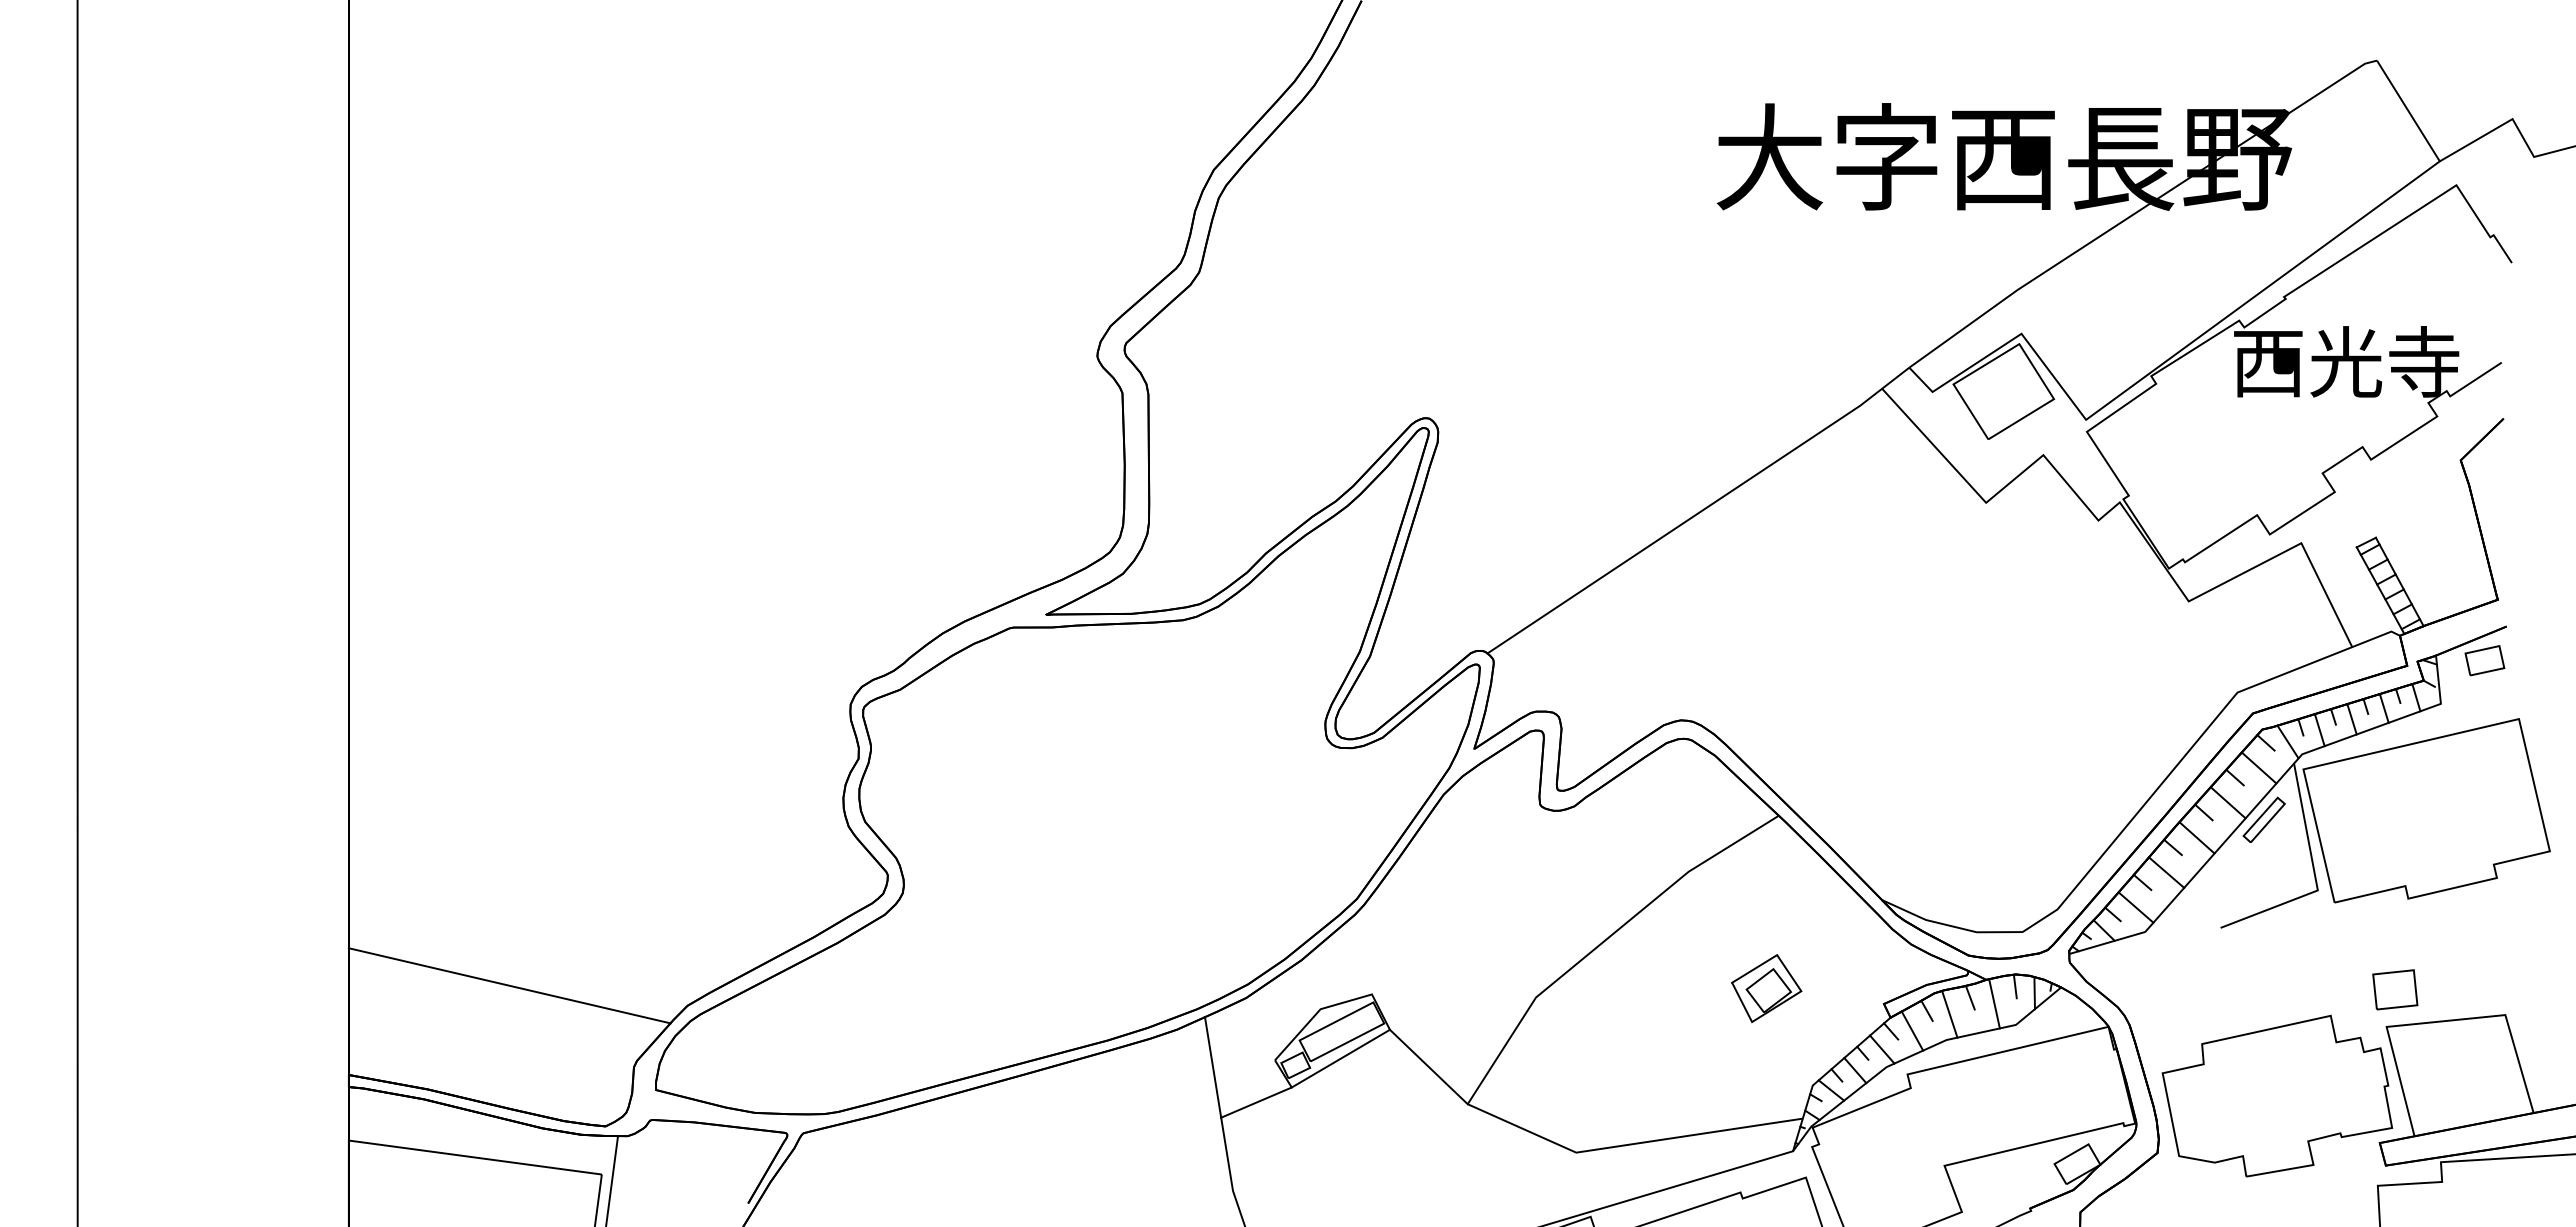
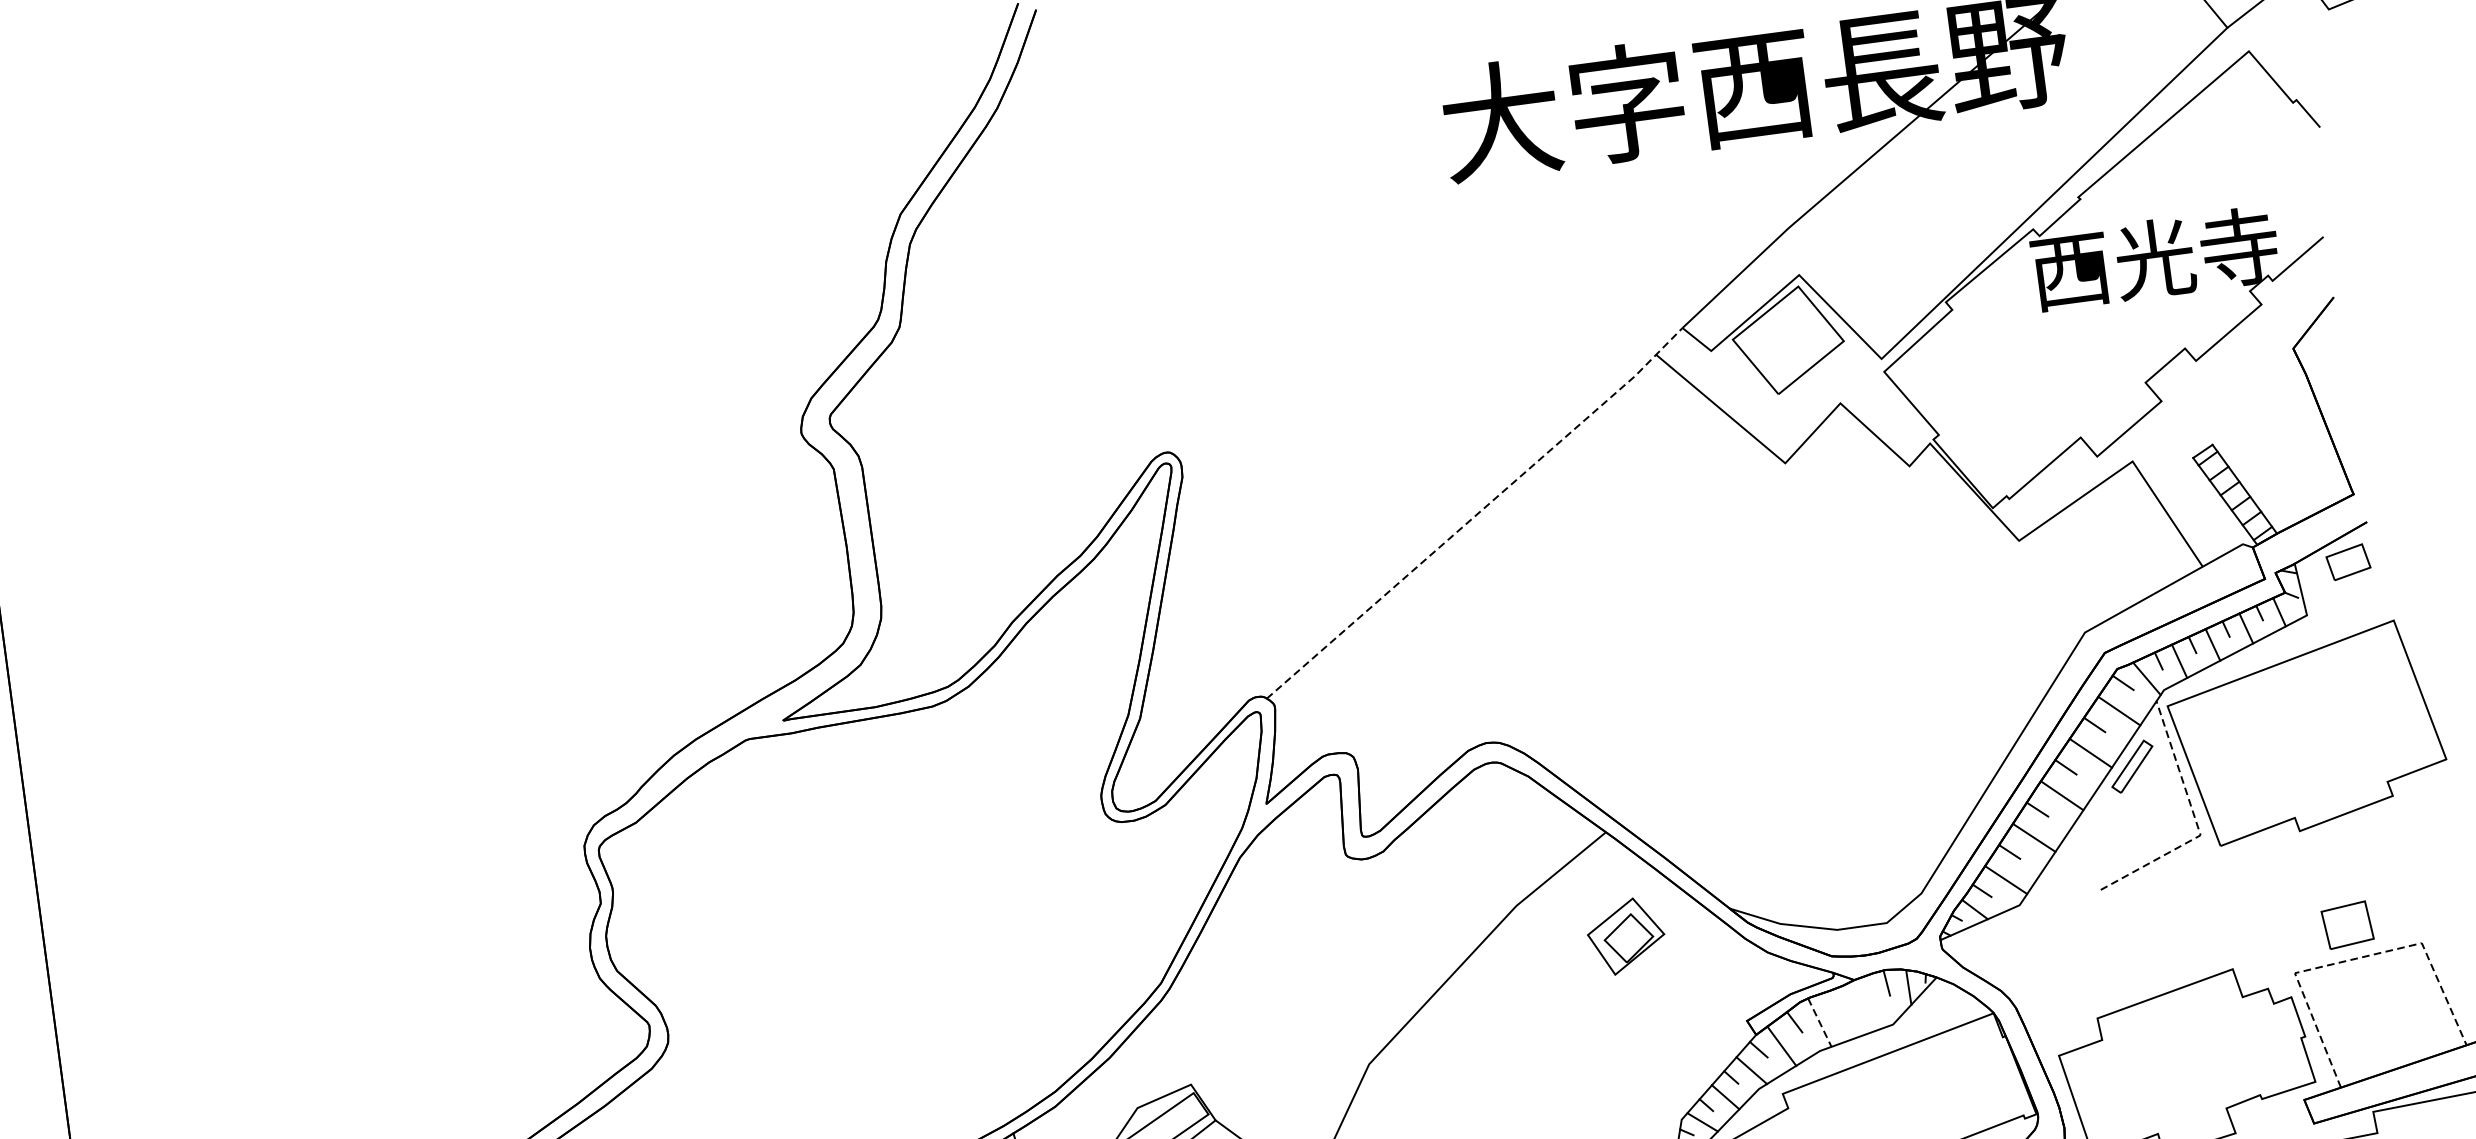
line: (1700, 511) -> (1477, 514), solid -> dashed
line: (2315, 878) -> (2196, 822), solid -> dashed
part: (1766, 988) -> (1626, 936), moved
part: (2395, 989) -> (2347, 924), moved
line: (1969, 997) -> (1838, 1001), removed
line: (1994, 1003) -> (1866, 1004), removed
line: (1949, 1014) -> (1819, 1022), solid -> dashed
line: (2441, 1021) -> (2353, 959), solid -> dashed

